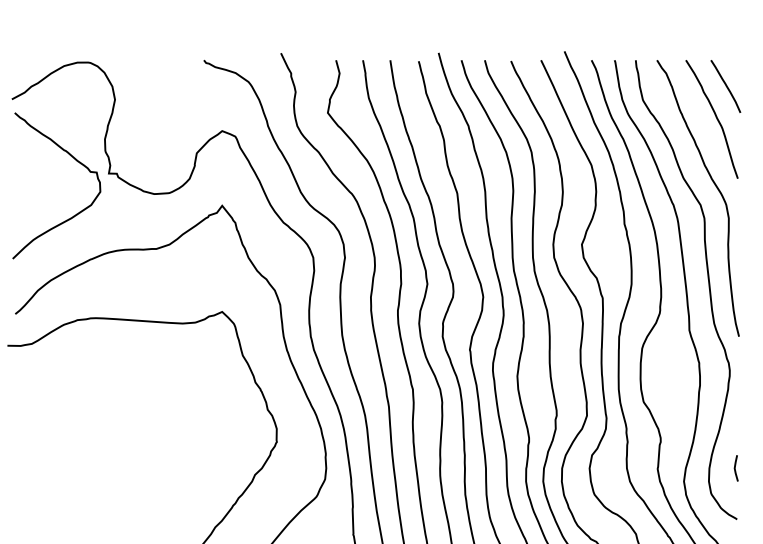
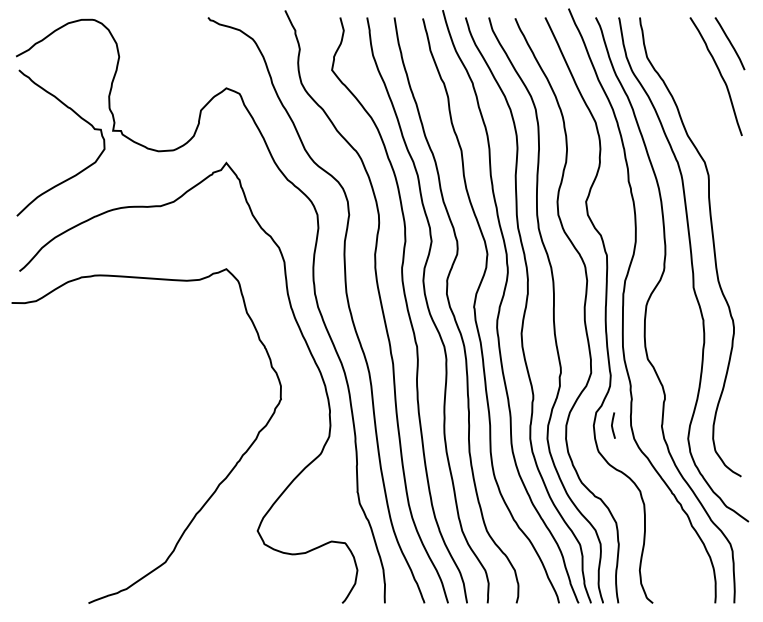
curve: (714, 185) -> (718, 142), removed
line: (735, 468) -> (612, 425), moved

